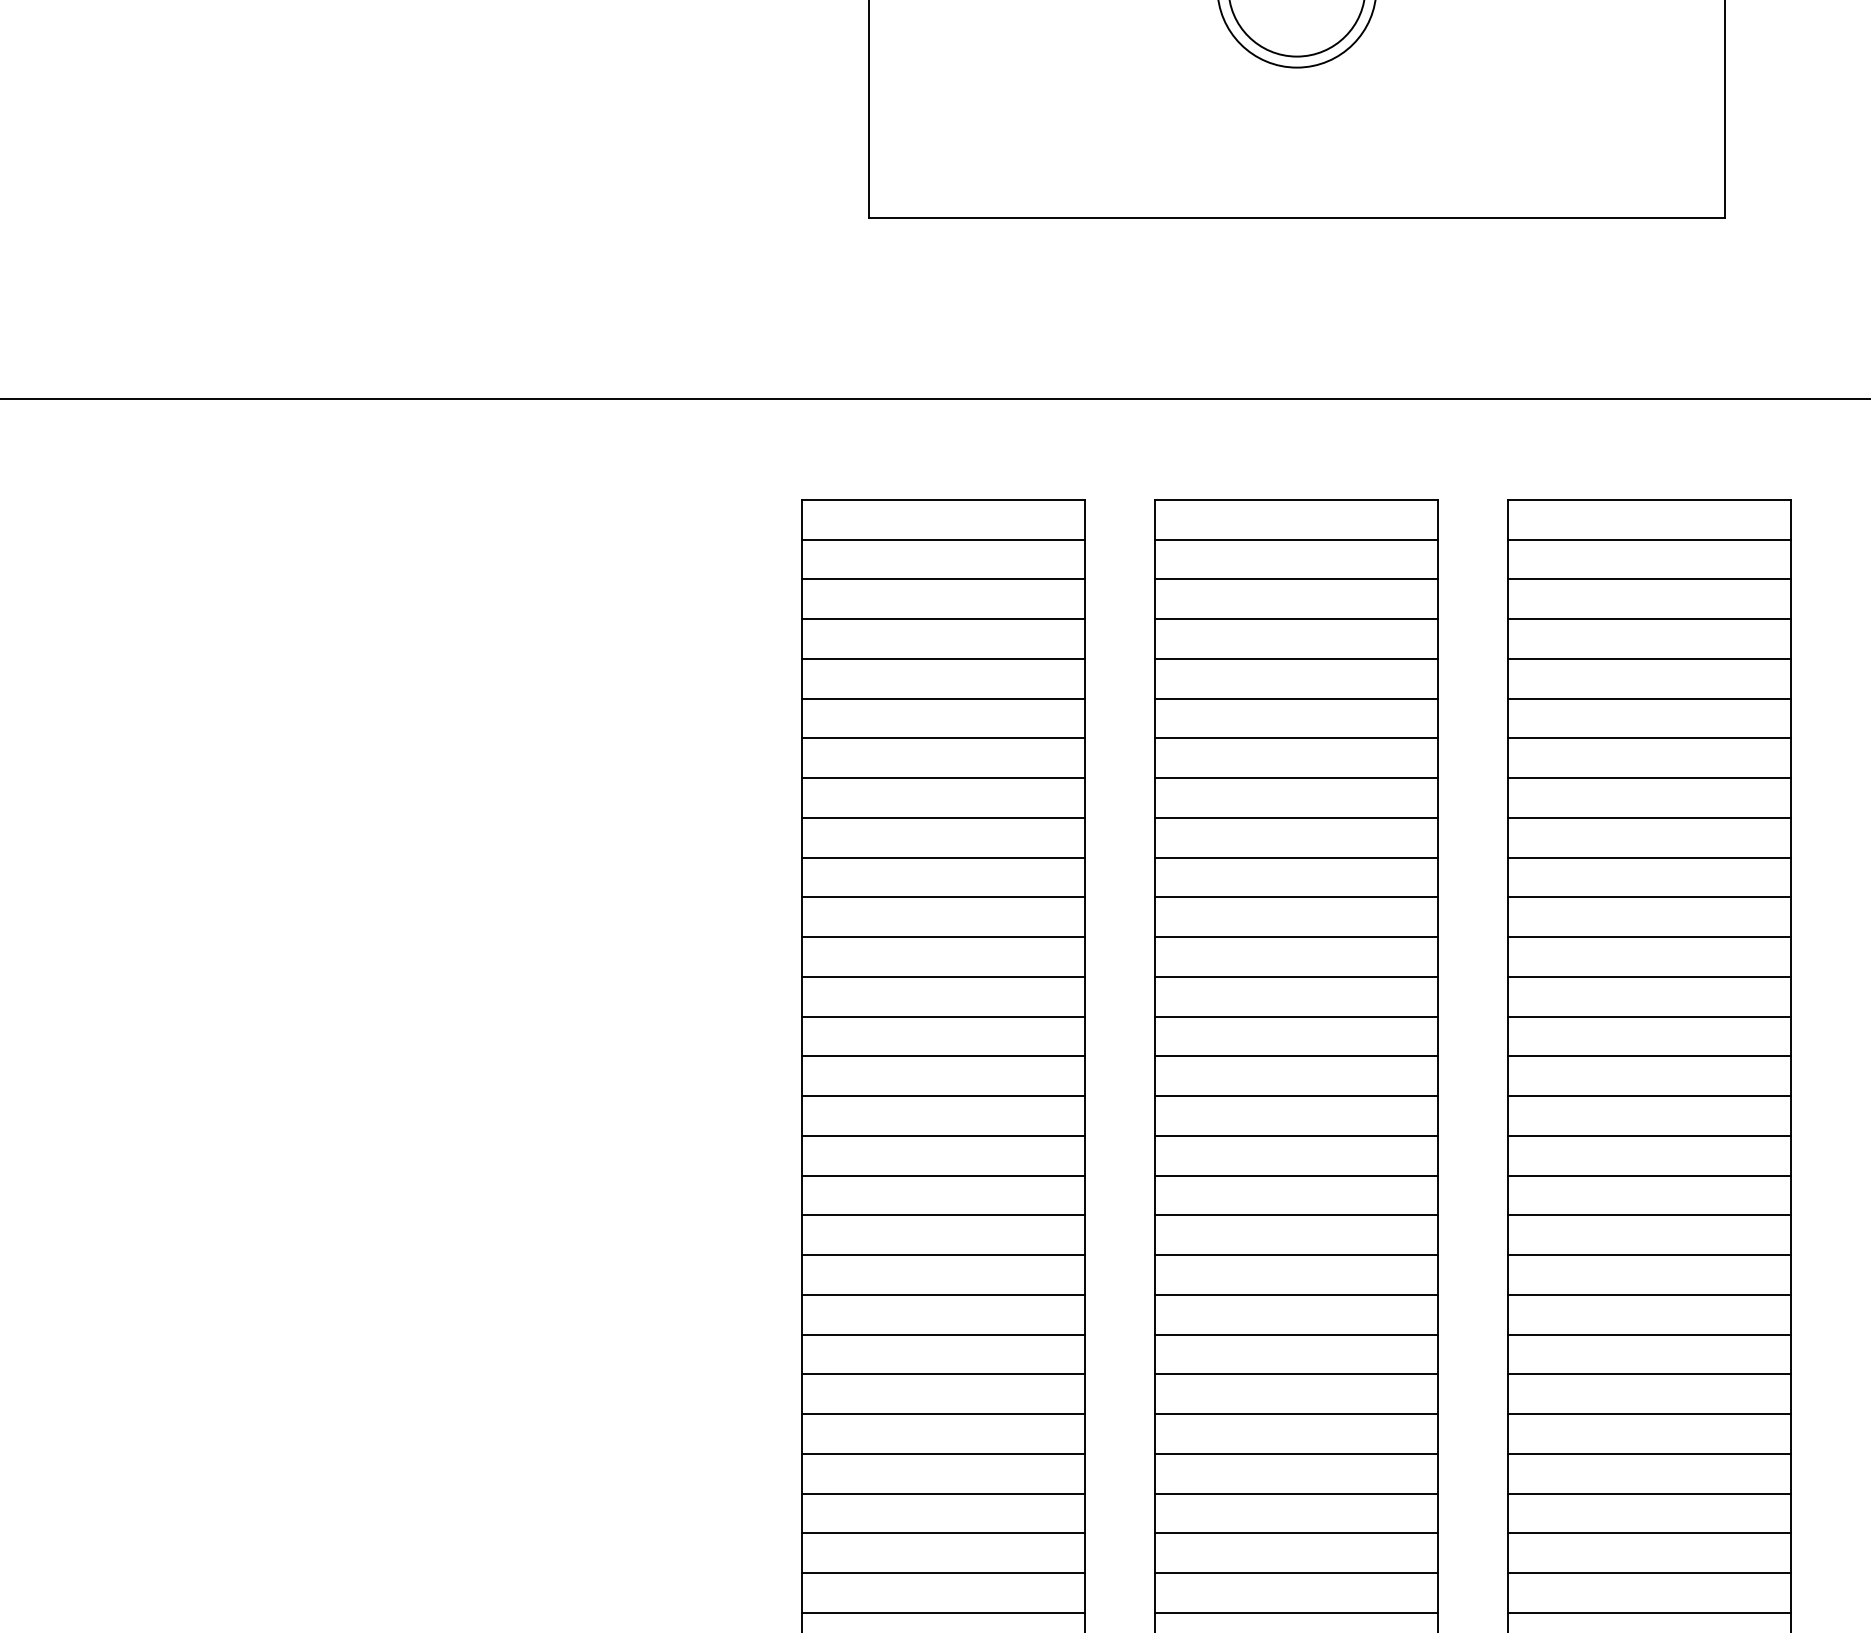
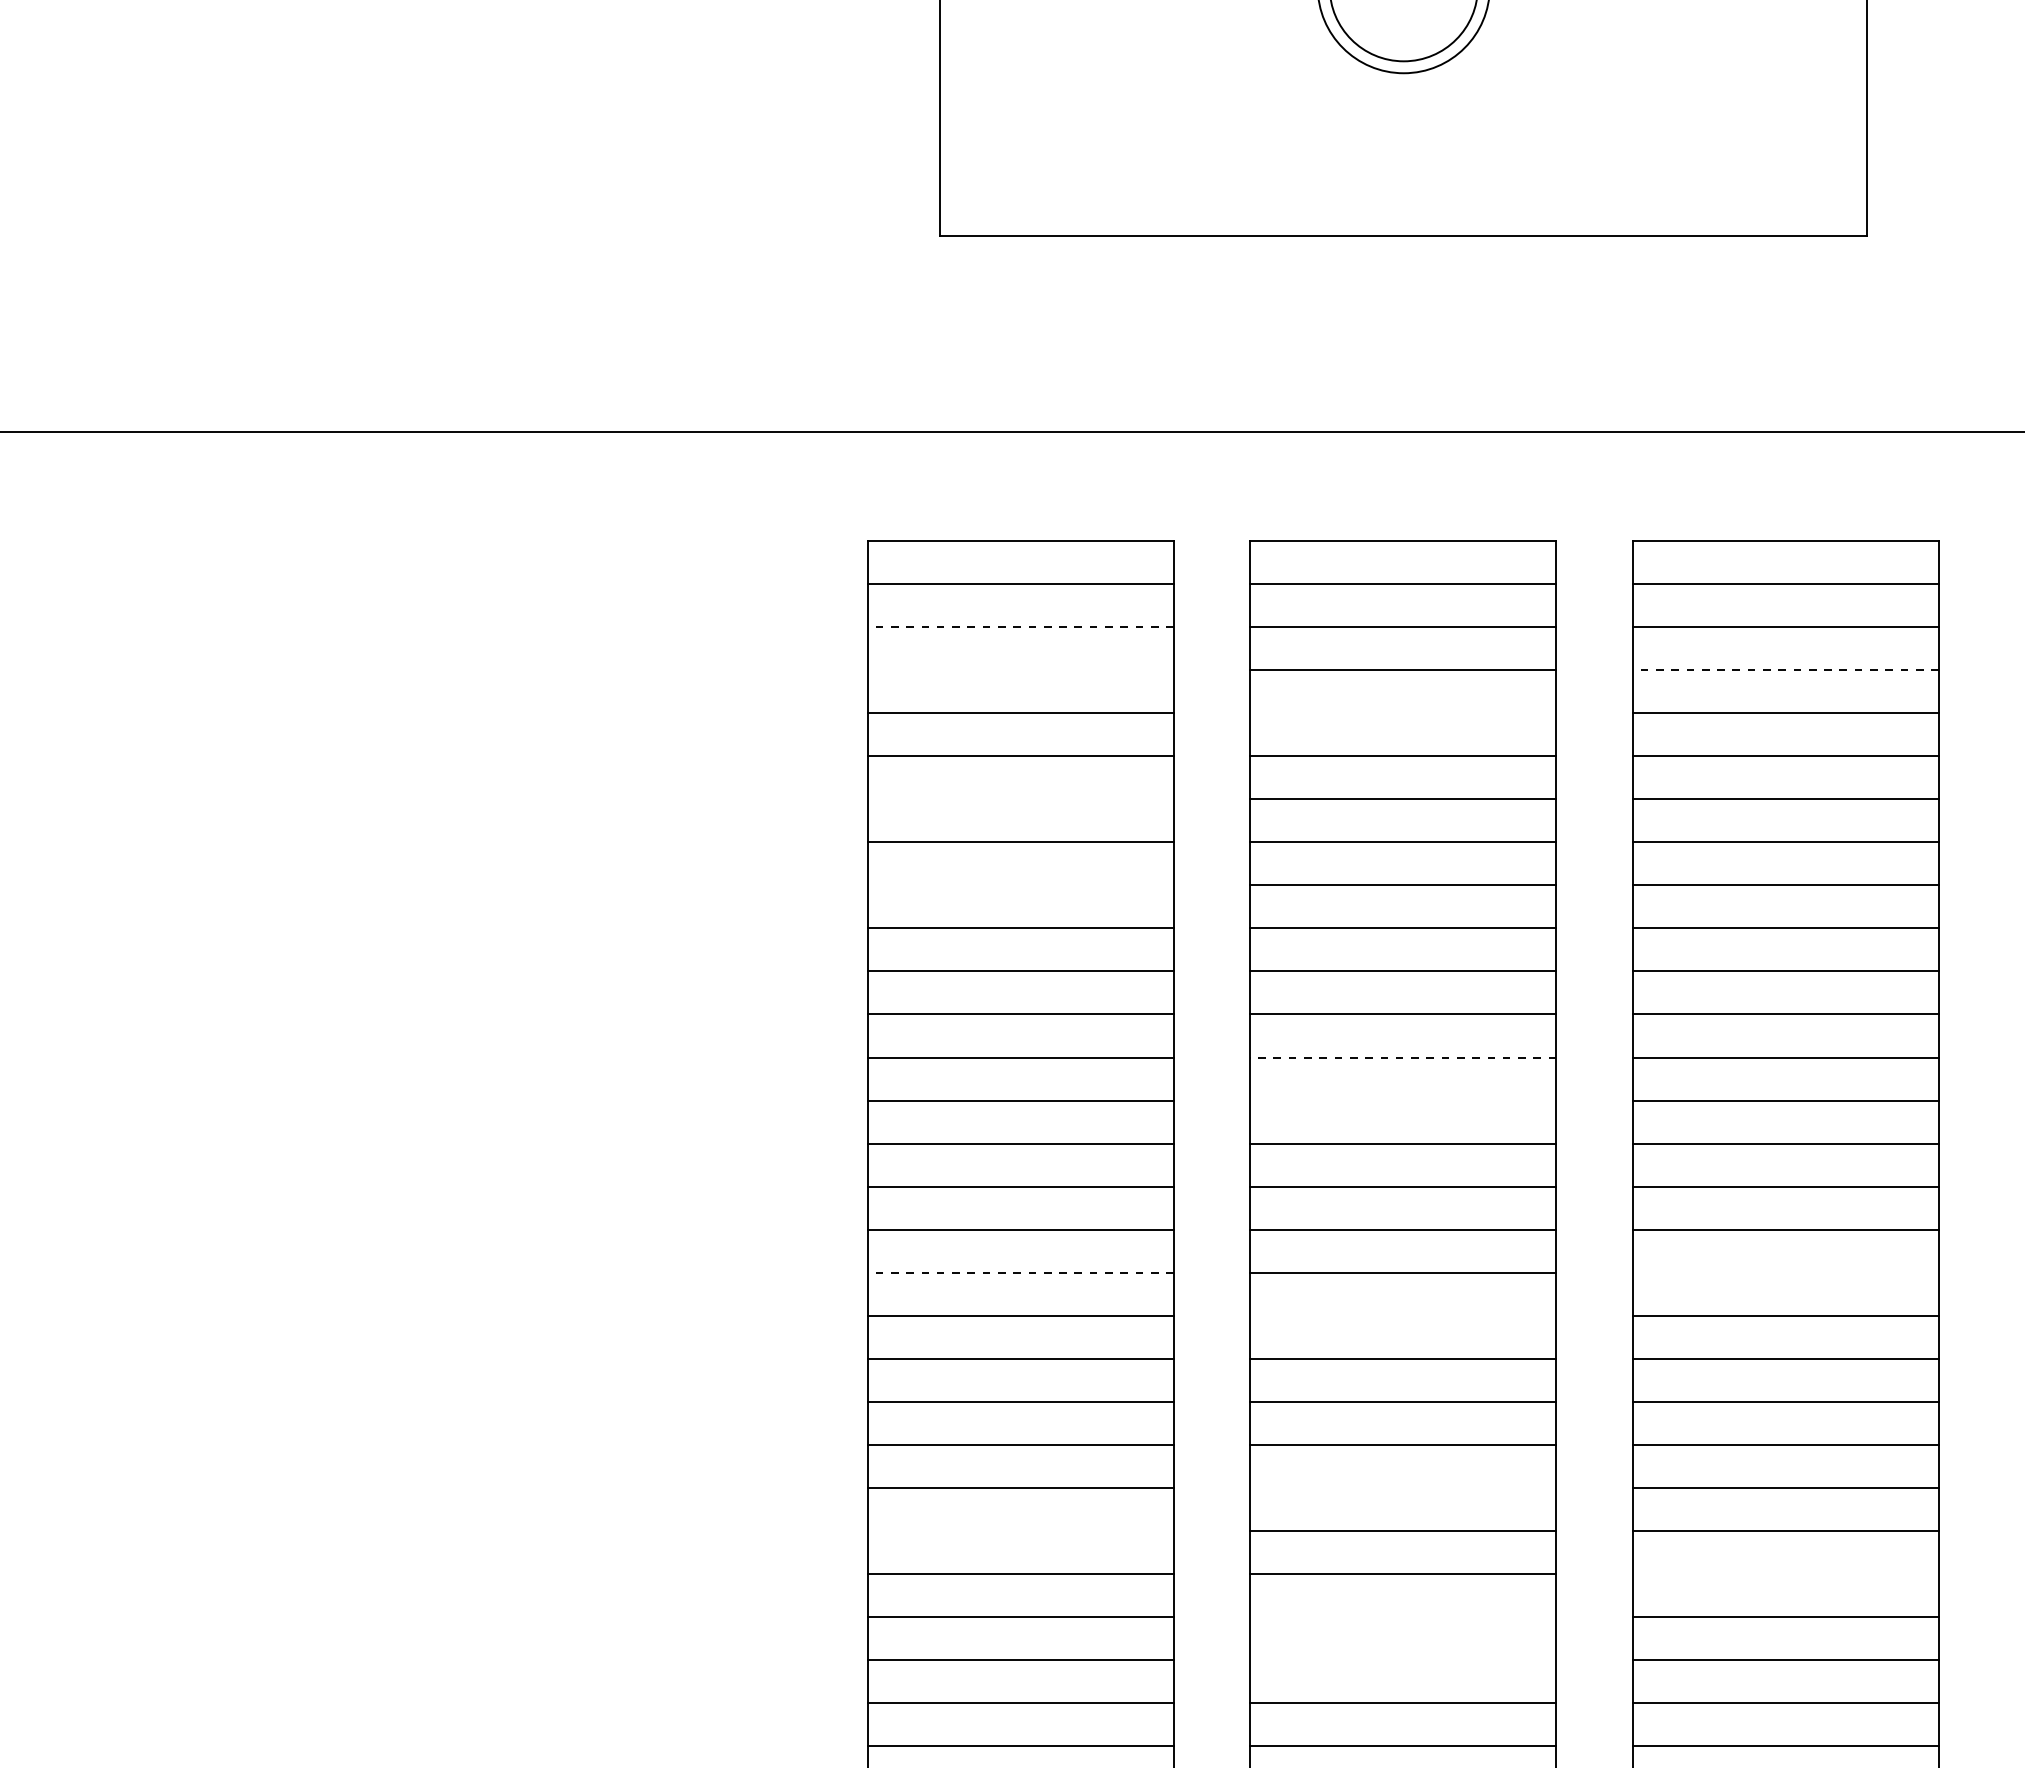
line: (942, 579) -> (1020, 627), solid -> dashed
line: (942, 619) -> (1020, 670), removed
line: (1649, 619) -> (1785, 670), solid -> dashed
line: (1296, 659) -> (1403, 713), removed
line: (942, 738) -> (1020, 799), removed
line: (942, 817) -> (1020, 885), removed
line: (1295, 976) -> (1402, 1057), solid -> dashed
line: (1296, 1016) -> (1403, 1100), removed
line: (942, 1175) -> (1020, 1272), solid -> dashed
line: (1649, 1175) -> (1785, 1272), removed
line: (1296, 1215) -> (1403, 1315), removed
line: (1296, 1373) -> (1403, 1487), removed
line: (942, 1413) -> (1020, 1530), removed
line: (1649, 1453) -> (1785, 1573), removed
line: (1296, 1493) -> (1403, 1616), removed
line: (1296, 1533) -> (1403, 1660), removed

